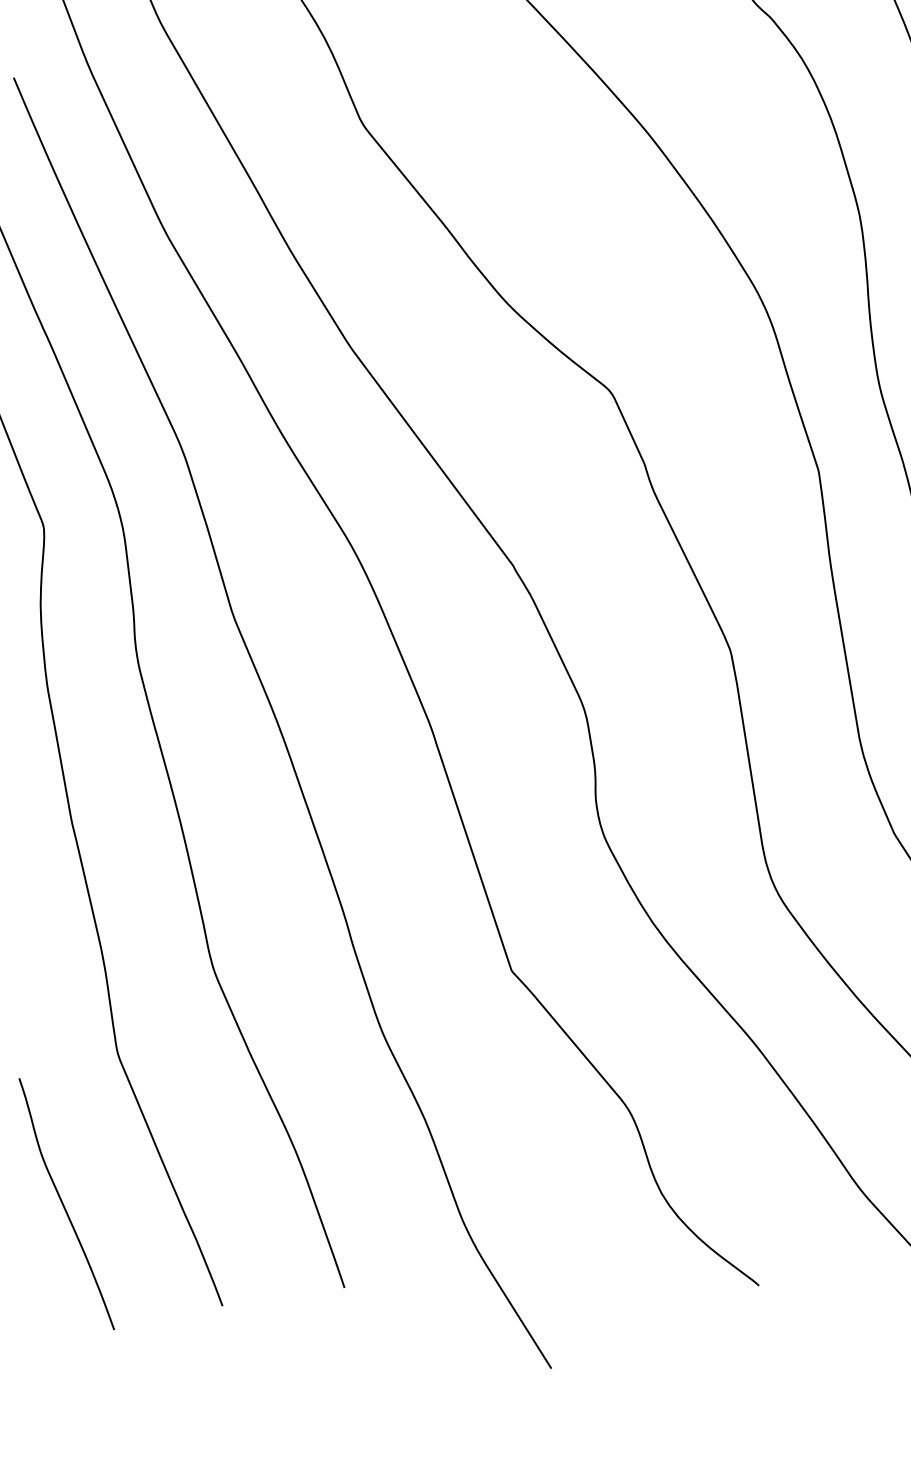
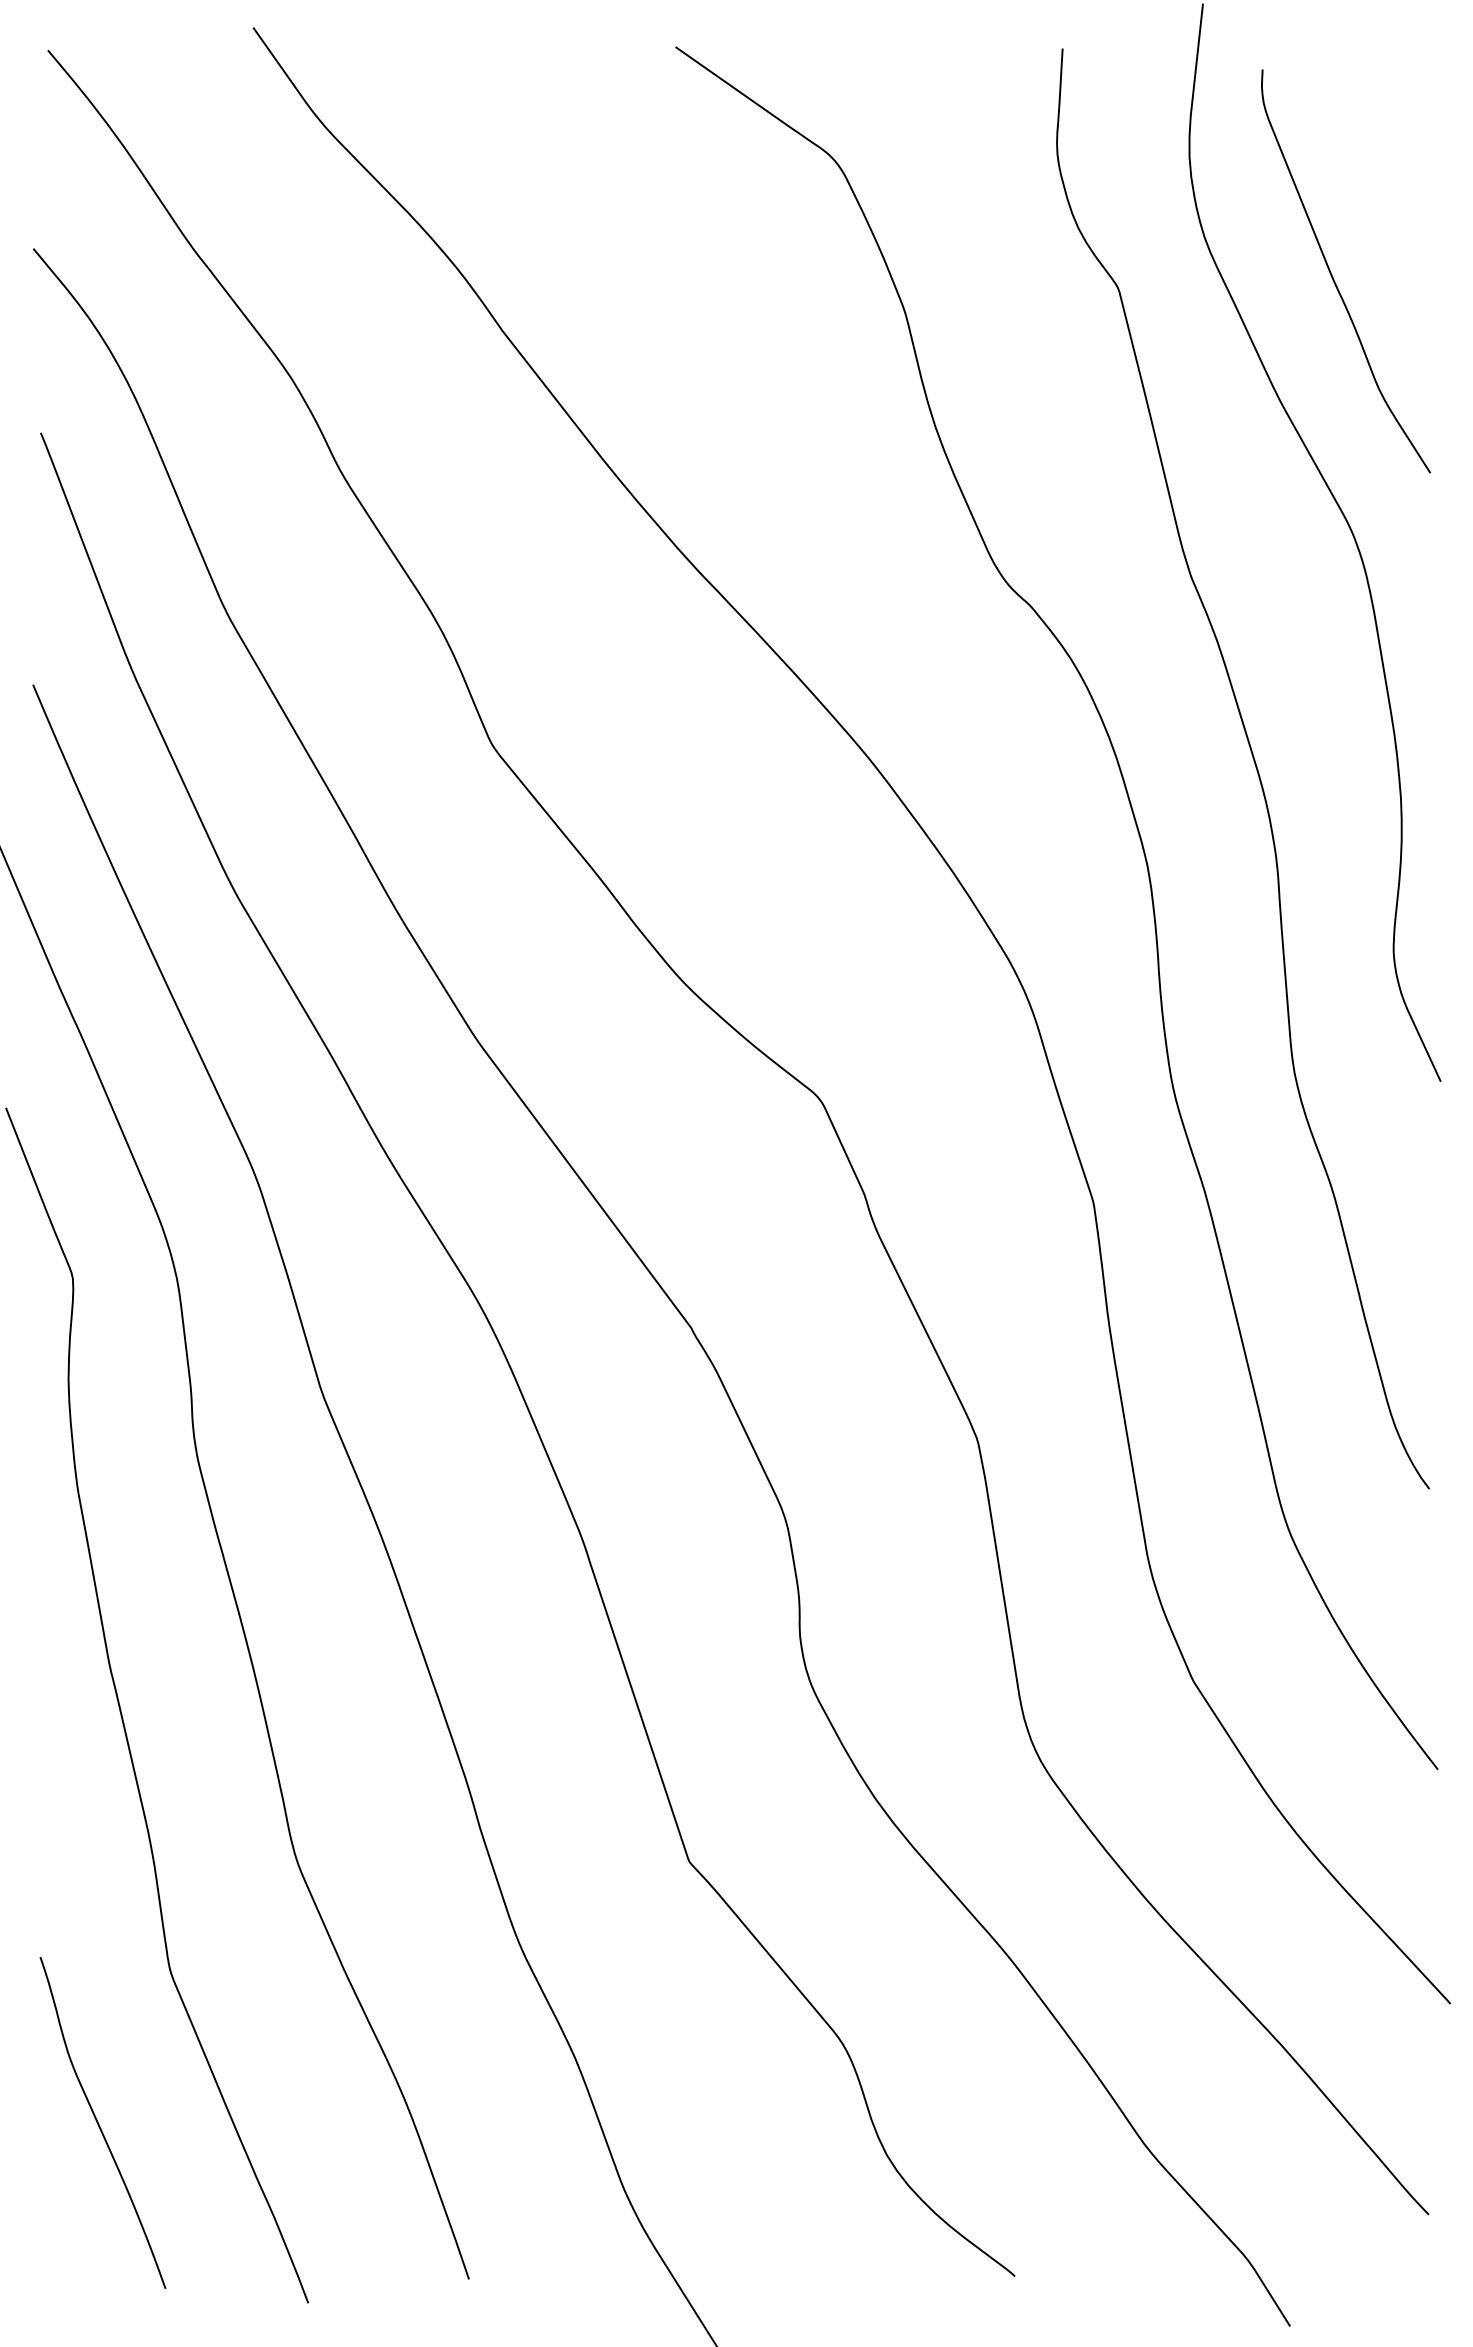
curve: (64, 1205) -> (99, 2124), moved

